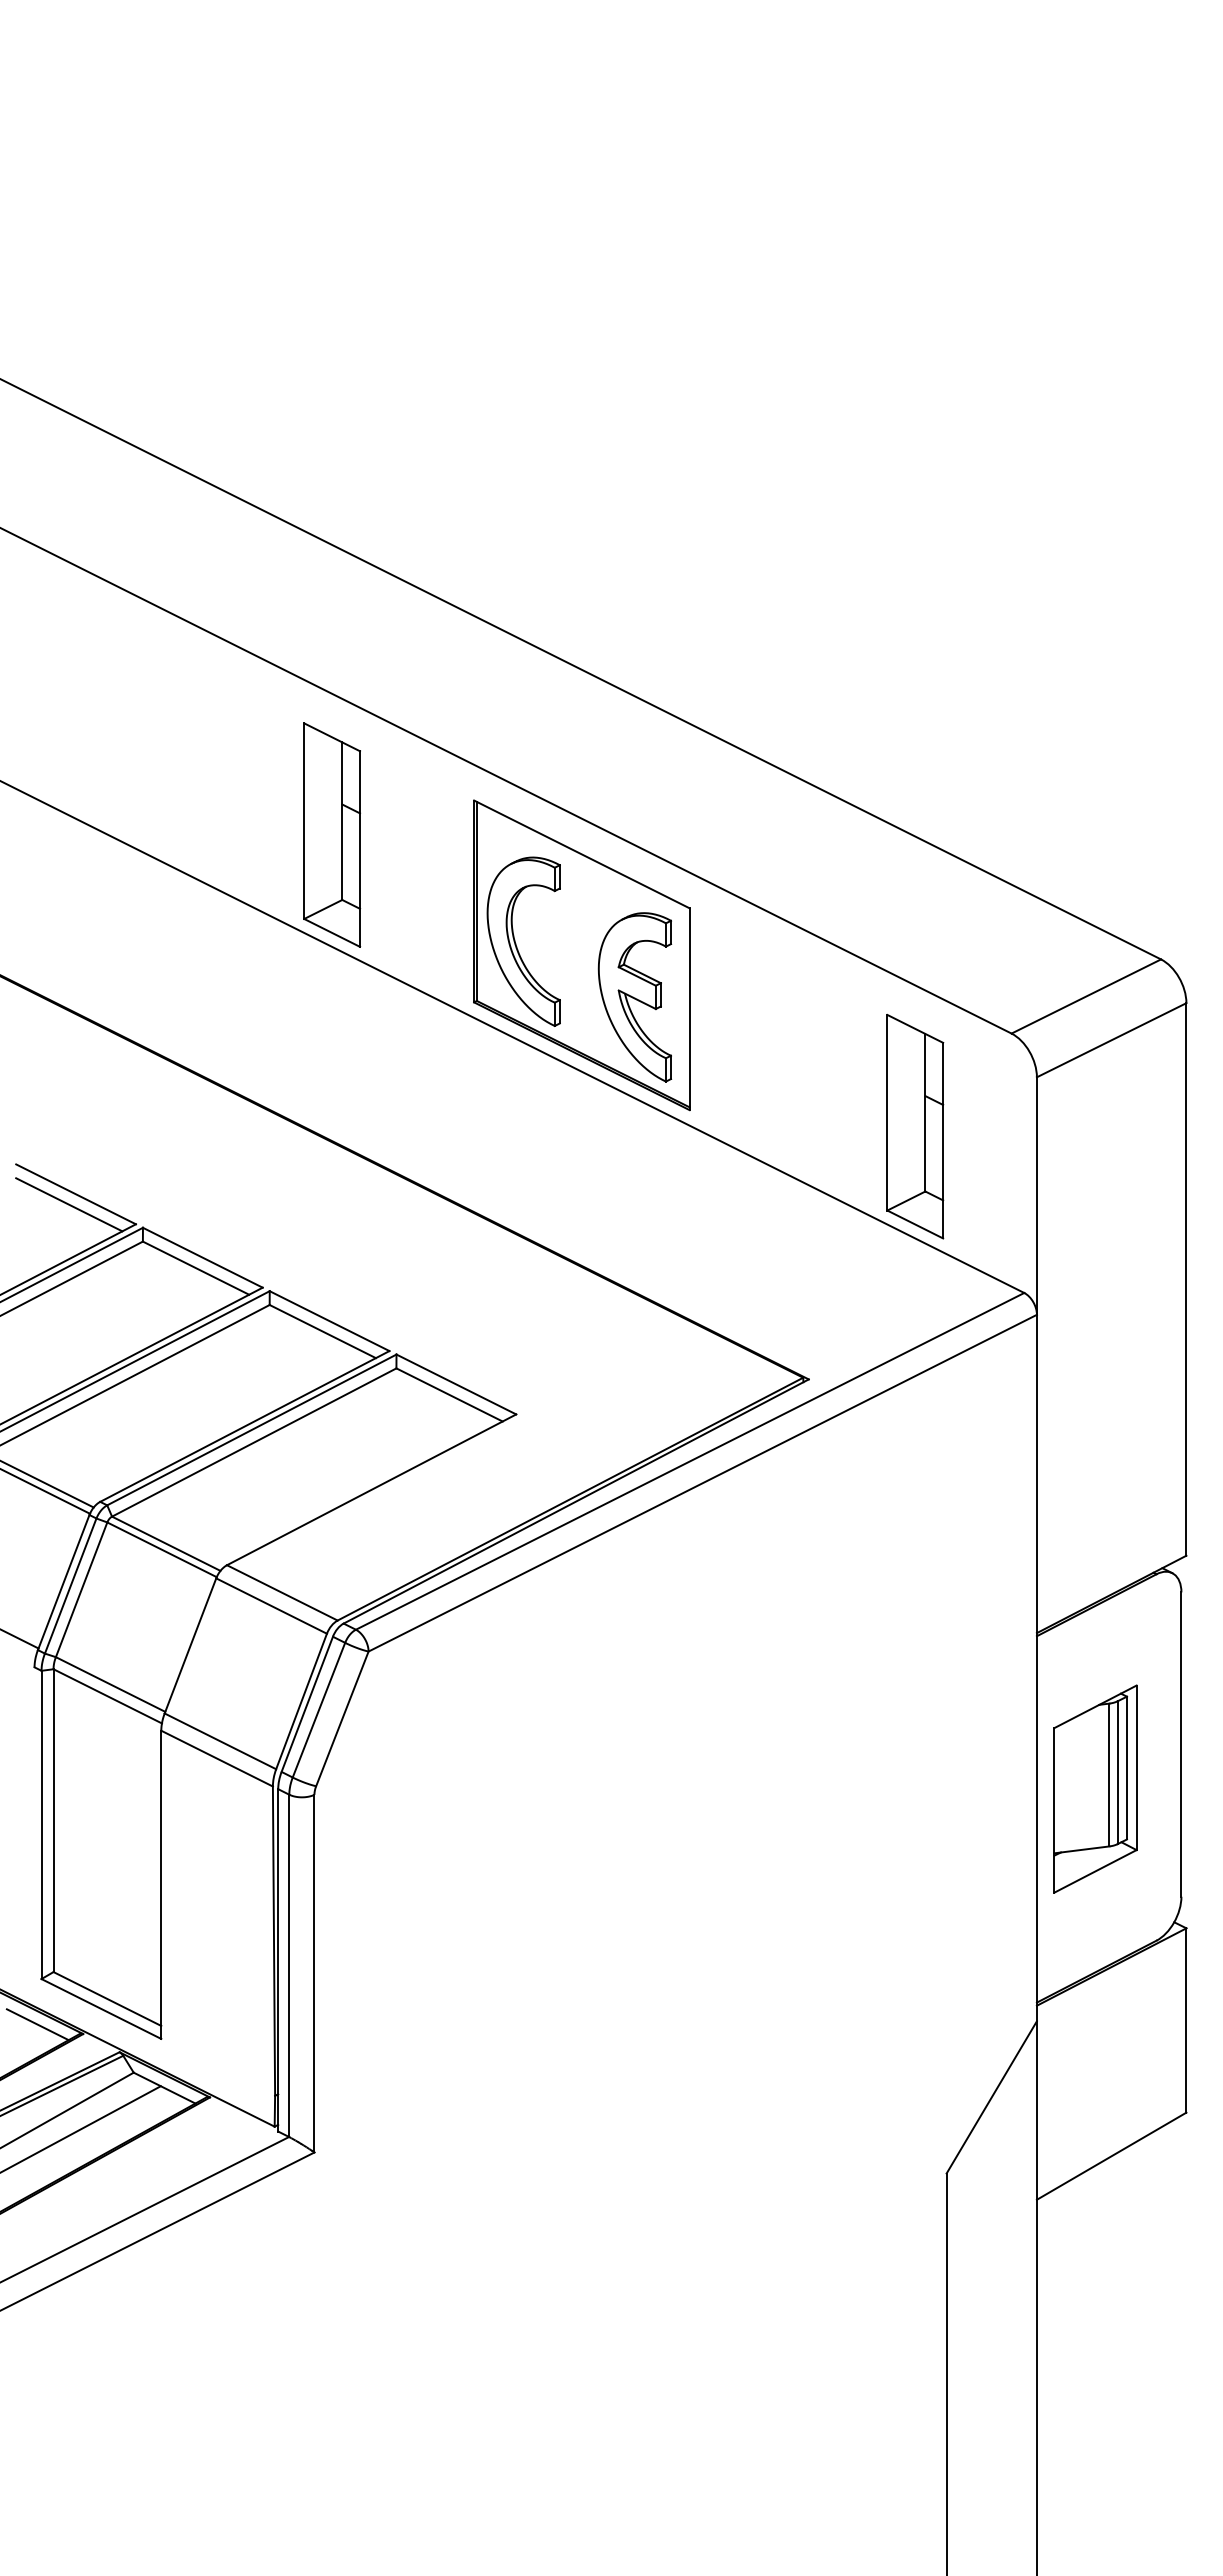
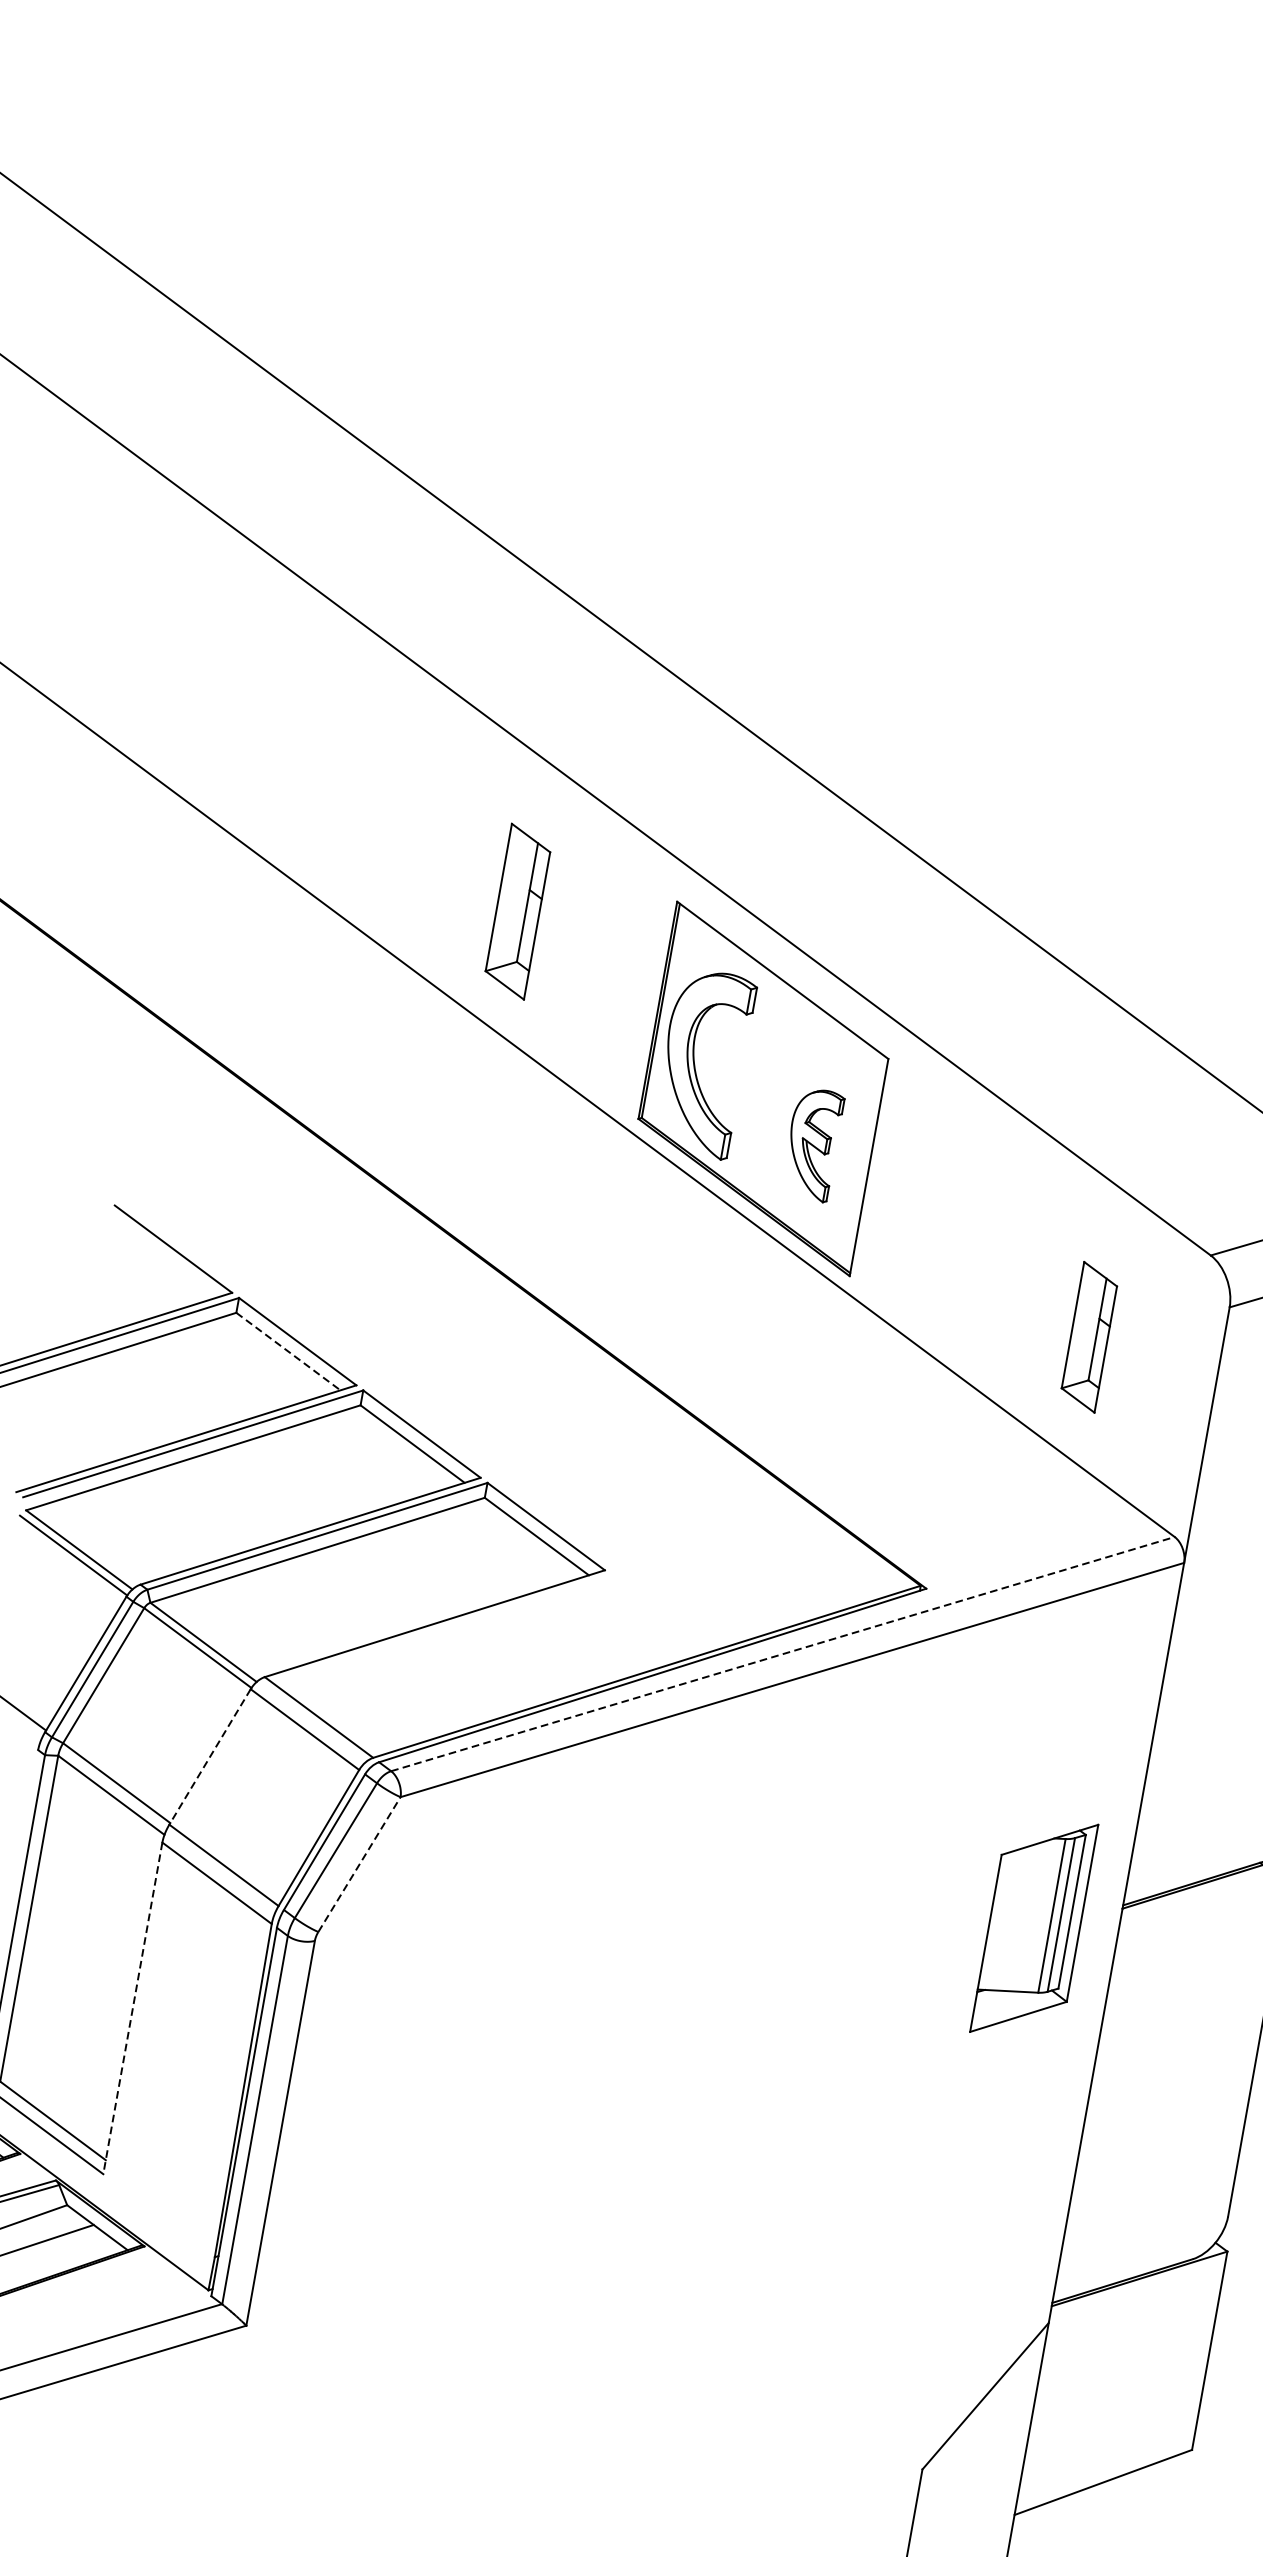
part: (332, 834) -> (518, 911), size x0.7
part: (634, 997) -> (812, 1144), size x0.6
part: (915, 1126) -> (1089, 1337), size x0.6
line: (69, 1204) -> (164, 1258), removed
line: (196, 1268) -> (288, 1352), solid -> dashed
line: (690, 1461) -> (783, 1654), solid -> dashed
line: (190, 1646) -> (209, 1757), solid -> dashed
line: (342, 1718) -> (359, 1864), solid -> dashed
part: (1095, 1788) -> (1034, 1927), moved
line: (161, 1885) -> (132, 2009), solid -> dashed

